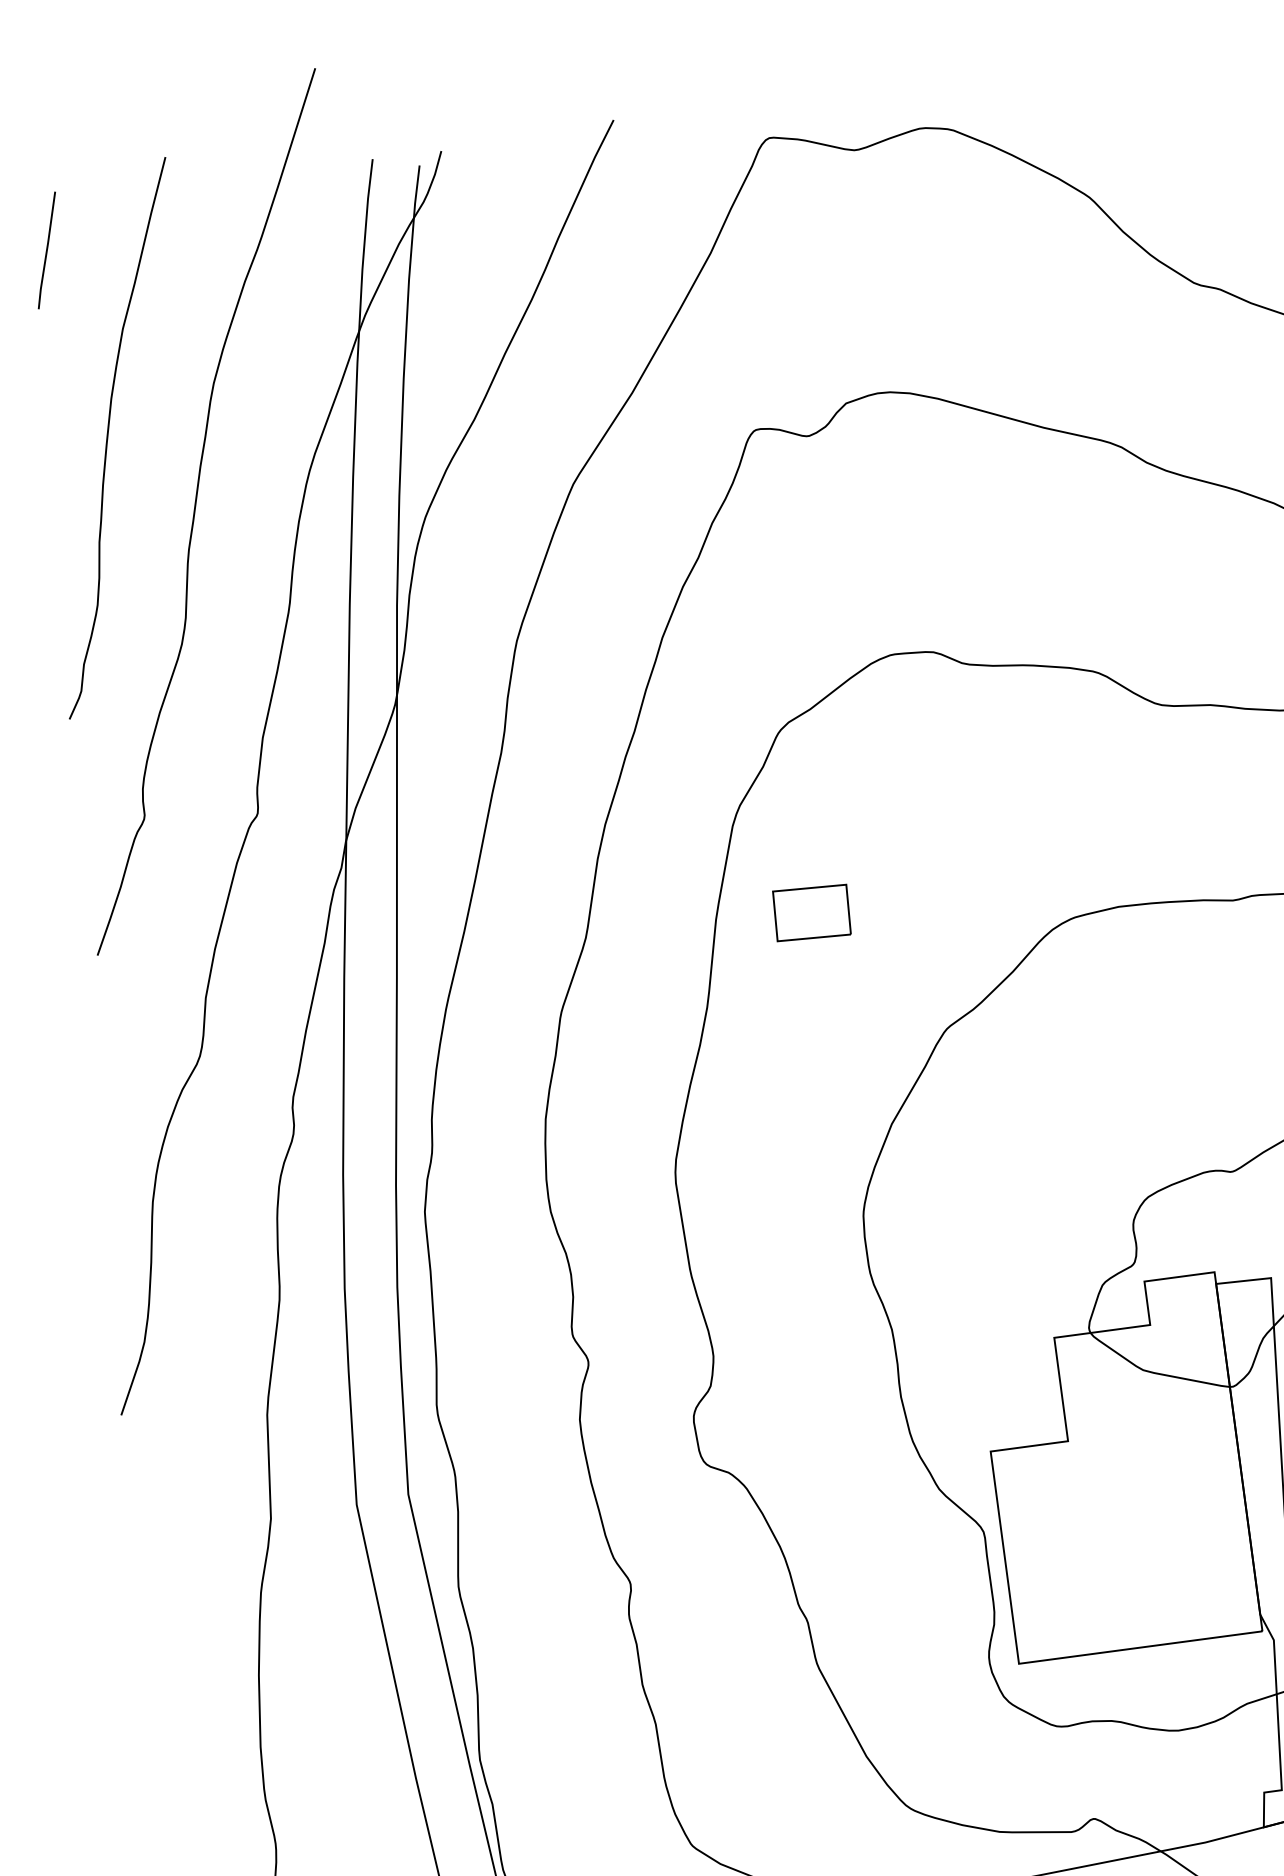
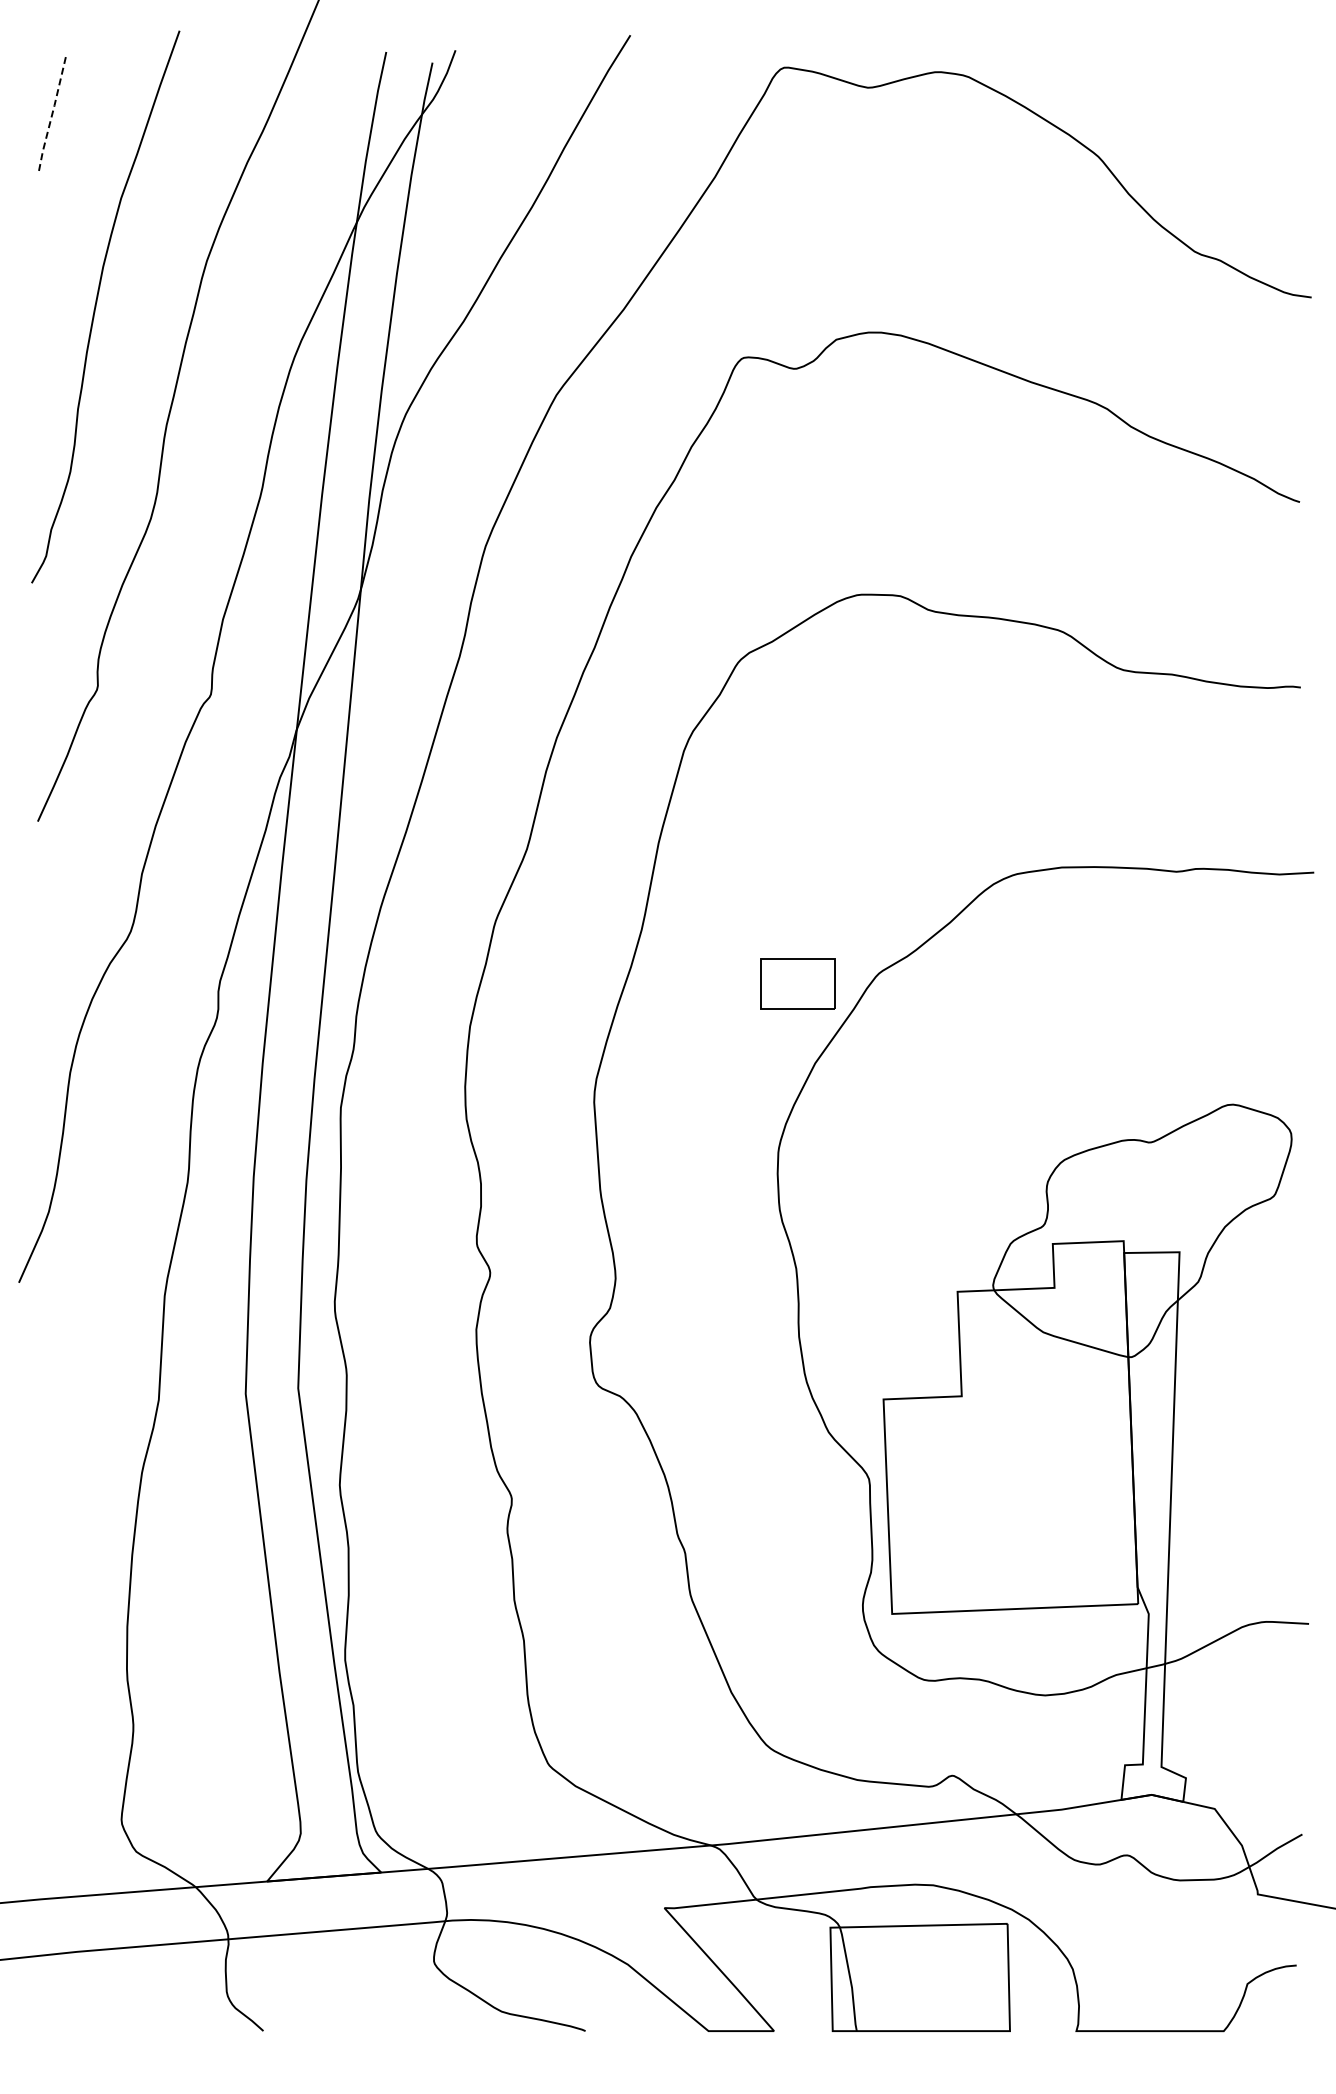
line: (46, 250) -> (52, 112), solid -> dashed
part: (811, 912) -> (797, 983), moved

